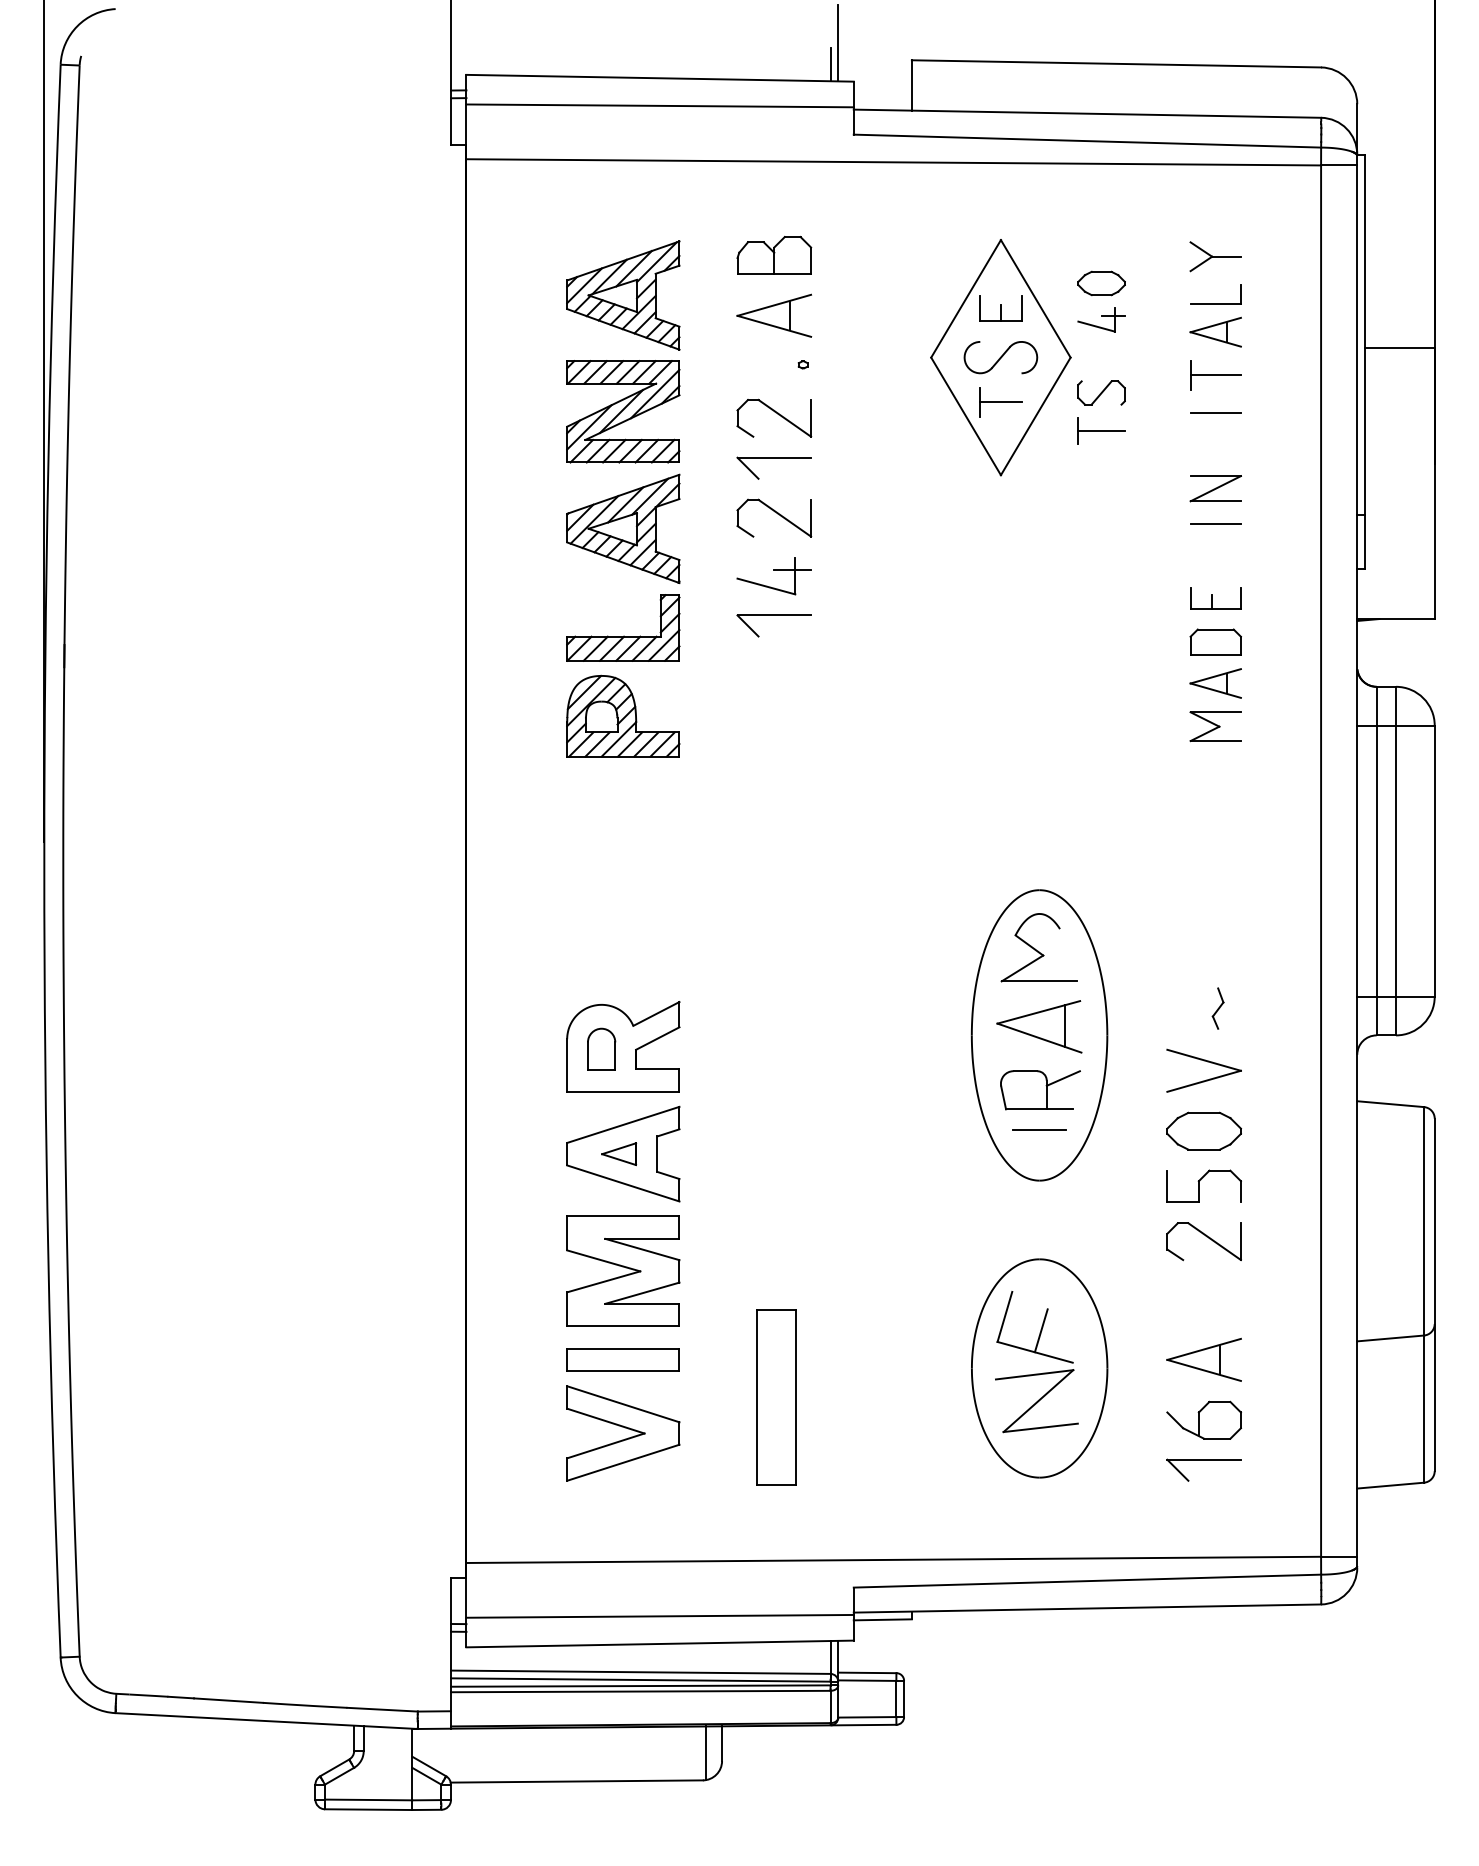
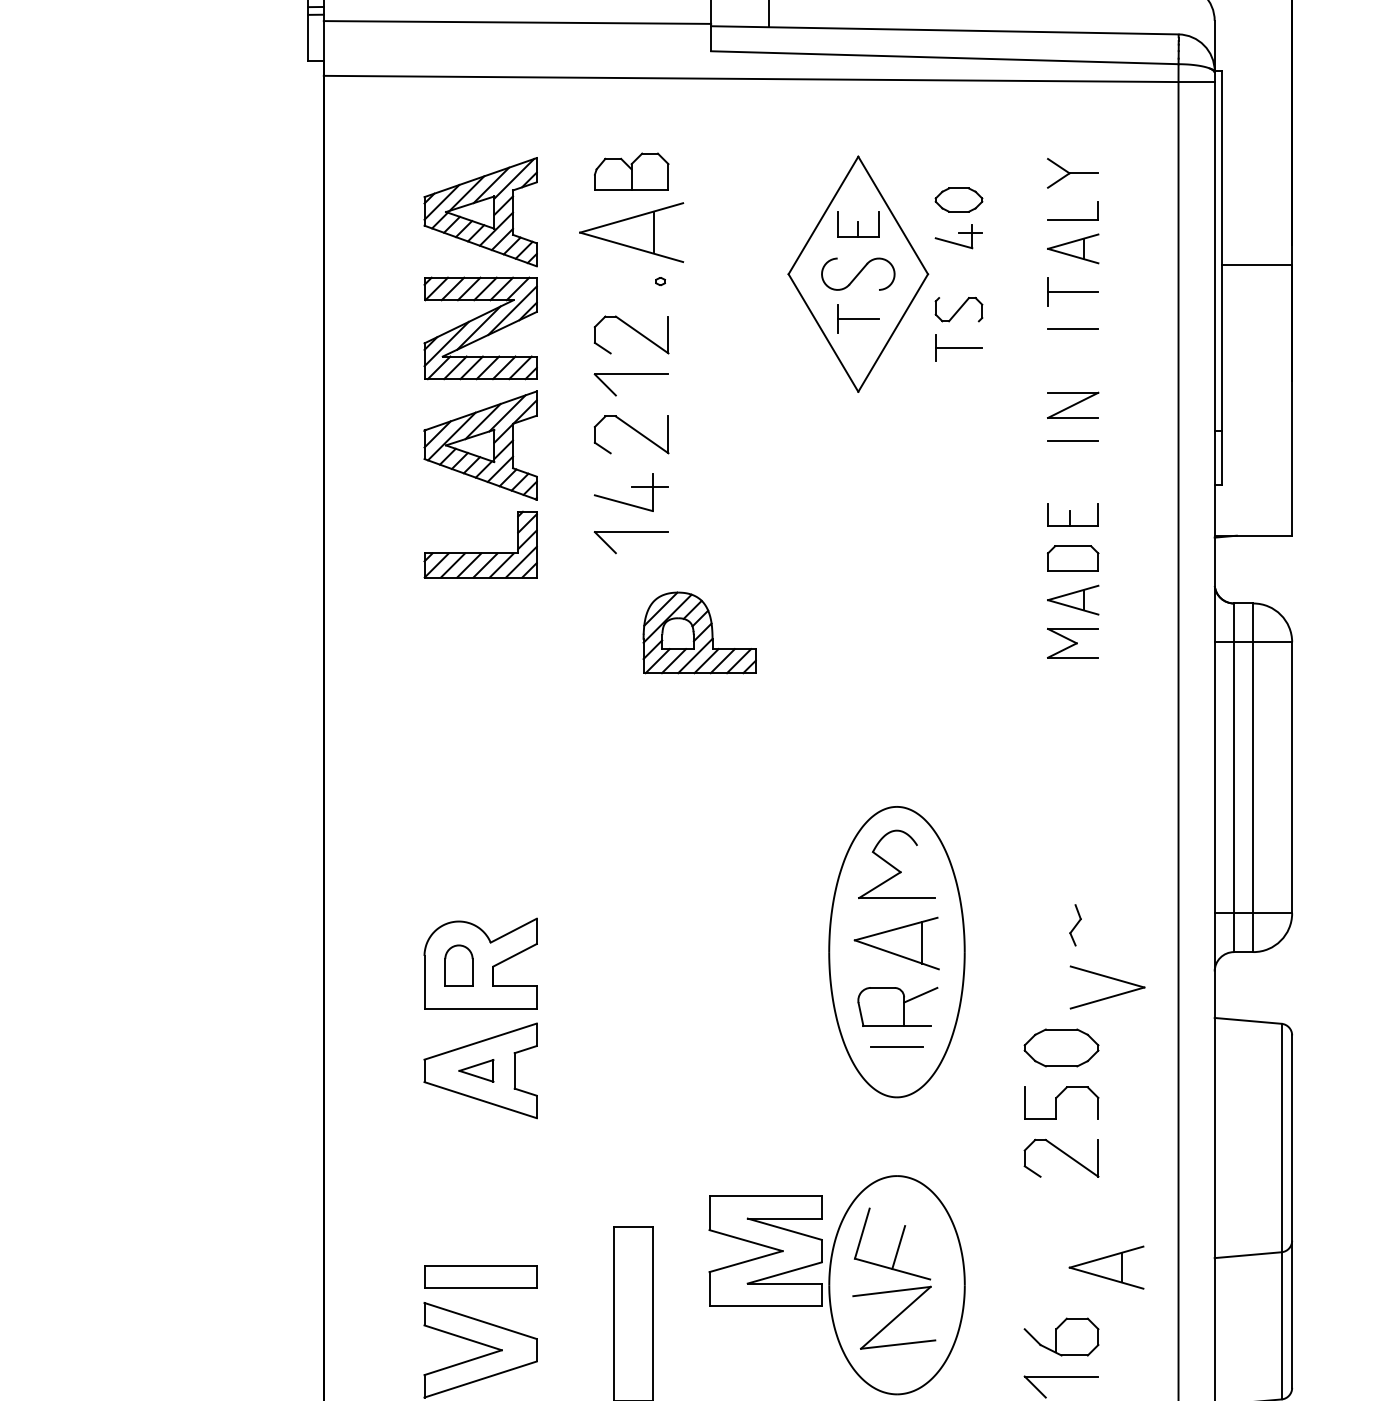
part: (774, 315) -> (631, 232), size x1.4
part: (623, 715) -> (699, 632), moved
part: (1207, 1062) -> (1110, 979), moved
part: (623, 1270) -> (765, 1250), moved
part: (1203, 1359) -> (1105, 1267), moved

